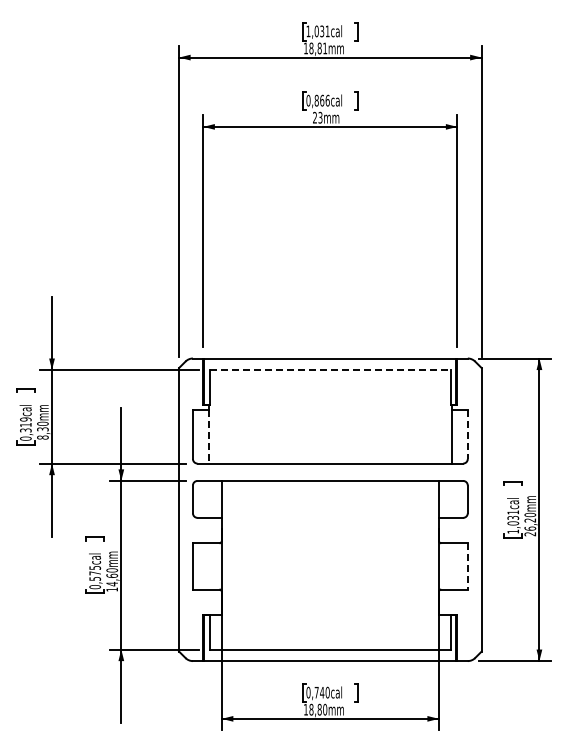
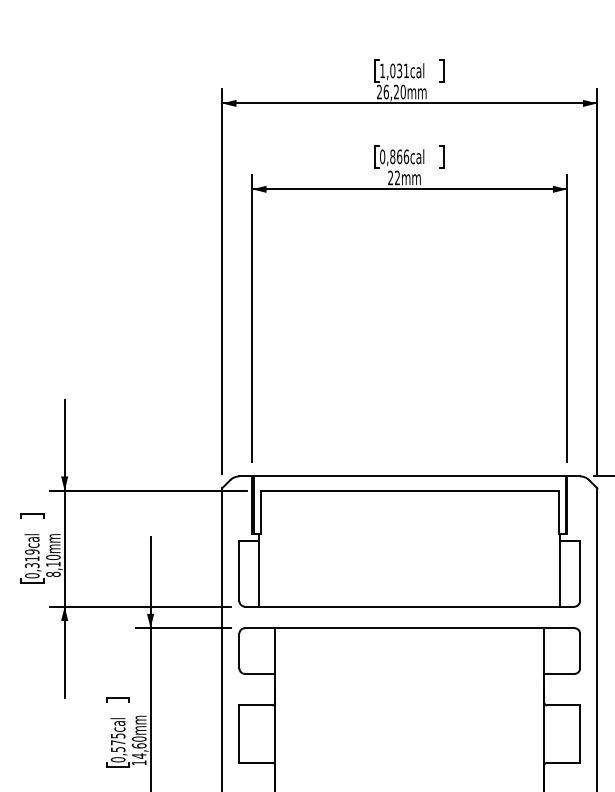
text: (315, 48) -> (391, 92), 18,81mm -> 26,20mm
text: (320, 117) -> (397, 177), 23mm -> 22mm
line: (330, 370) -> (409, 491), dashed -> solid
text: (42, 429) -> (52, 564), 8,30mm -> 8,10mm
line: (467, 435) -> (579, 571), dashed -> solid
line: (209, 437) -> (259, 574), dashed -> solid
line: (467, 566) -> (579, 734), dashed -> solid

